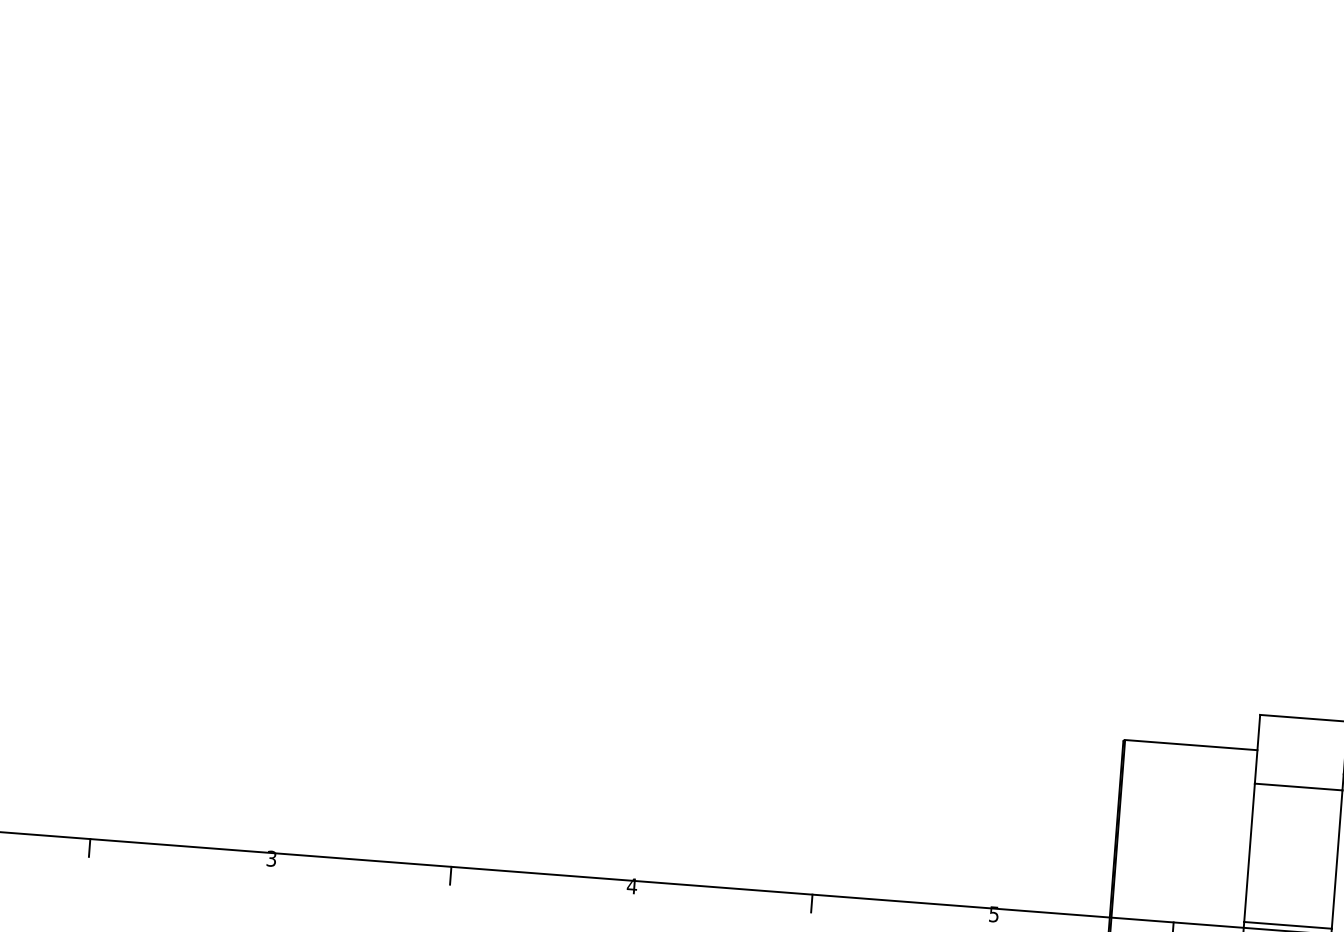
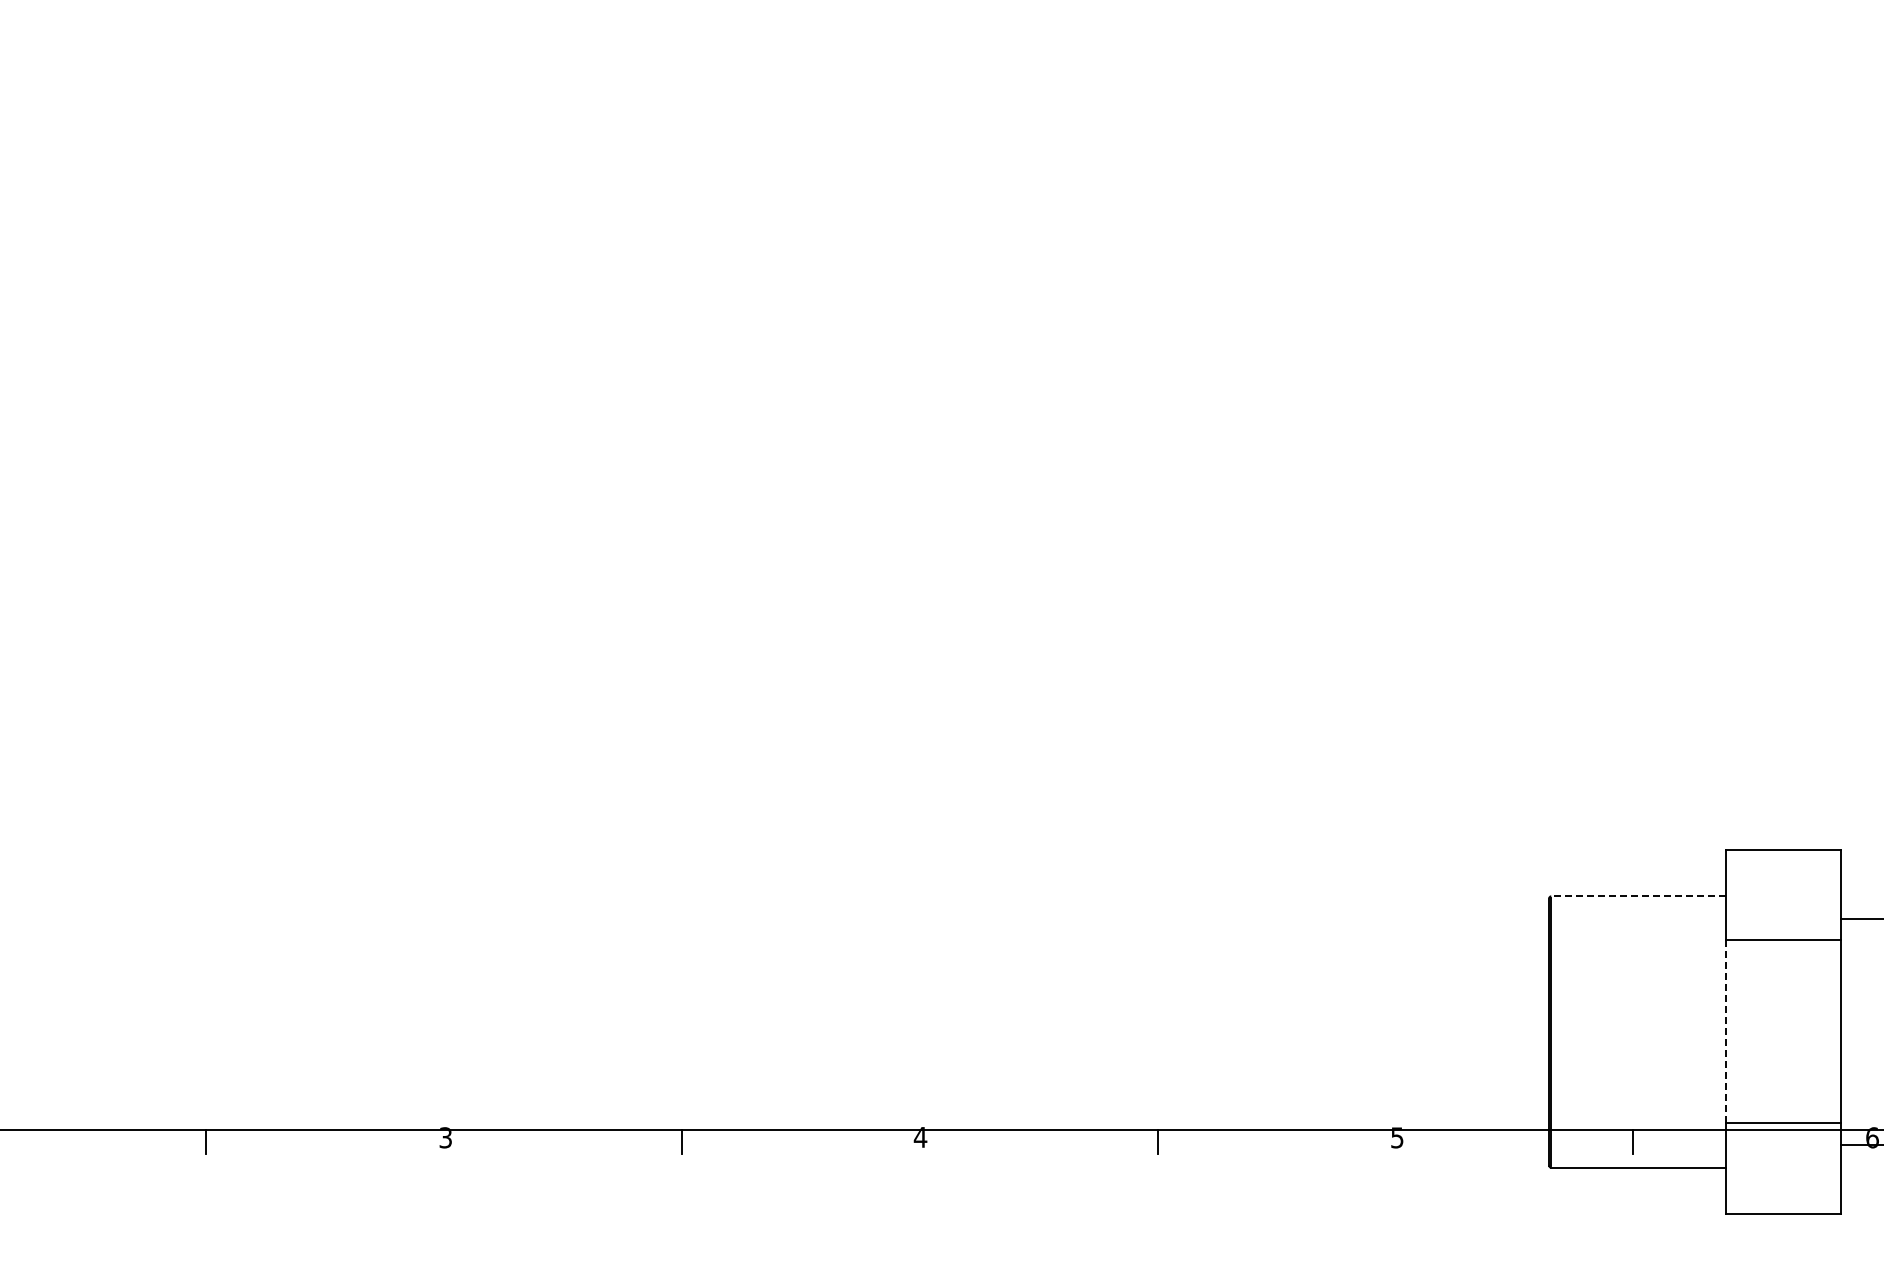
line: (1190, 745) -> (1637, 896), solid -> dashed
line: (1249, 852) -> (1725, 1031), solid -> dashed

